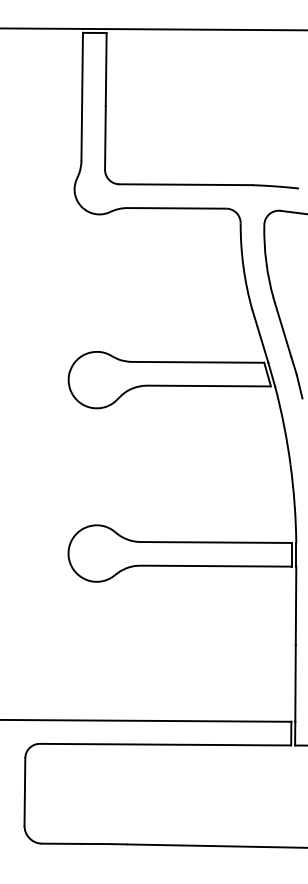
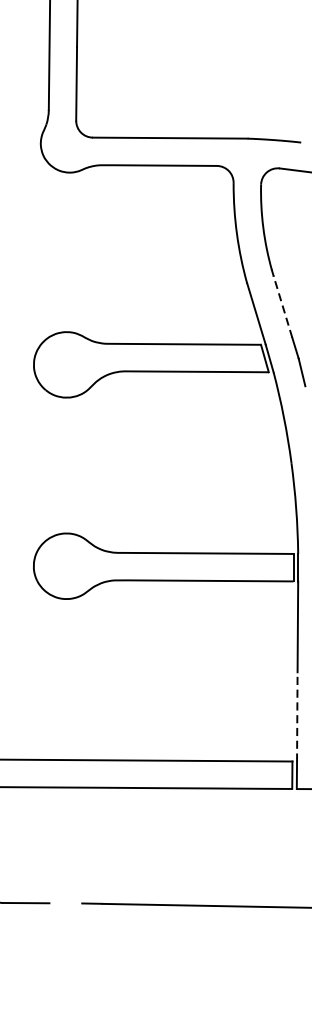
line: (283, 330) -> (283, 307), solid -> dashed
line: (295, 682) -> (297, 715), solid -> dashed
line: (95, 843) -> (65, 902), removed

